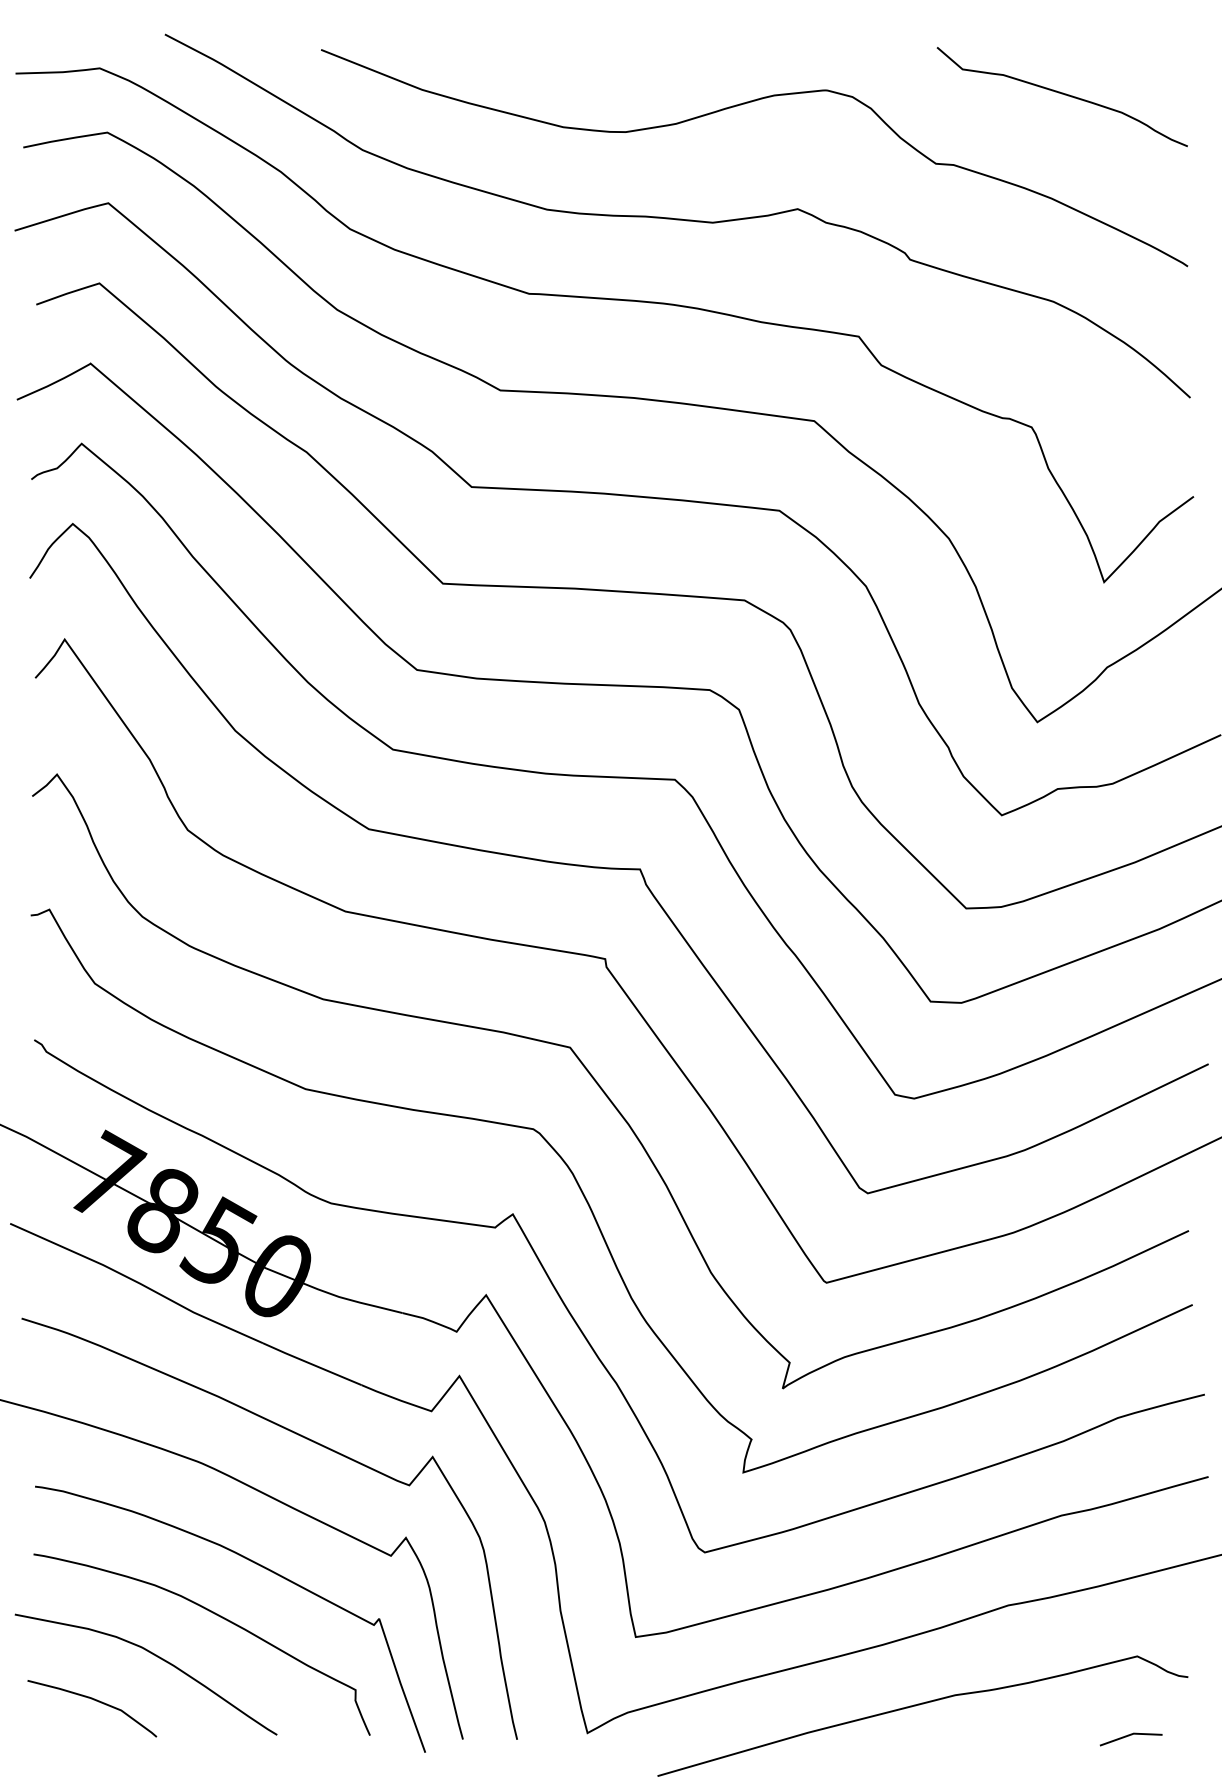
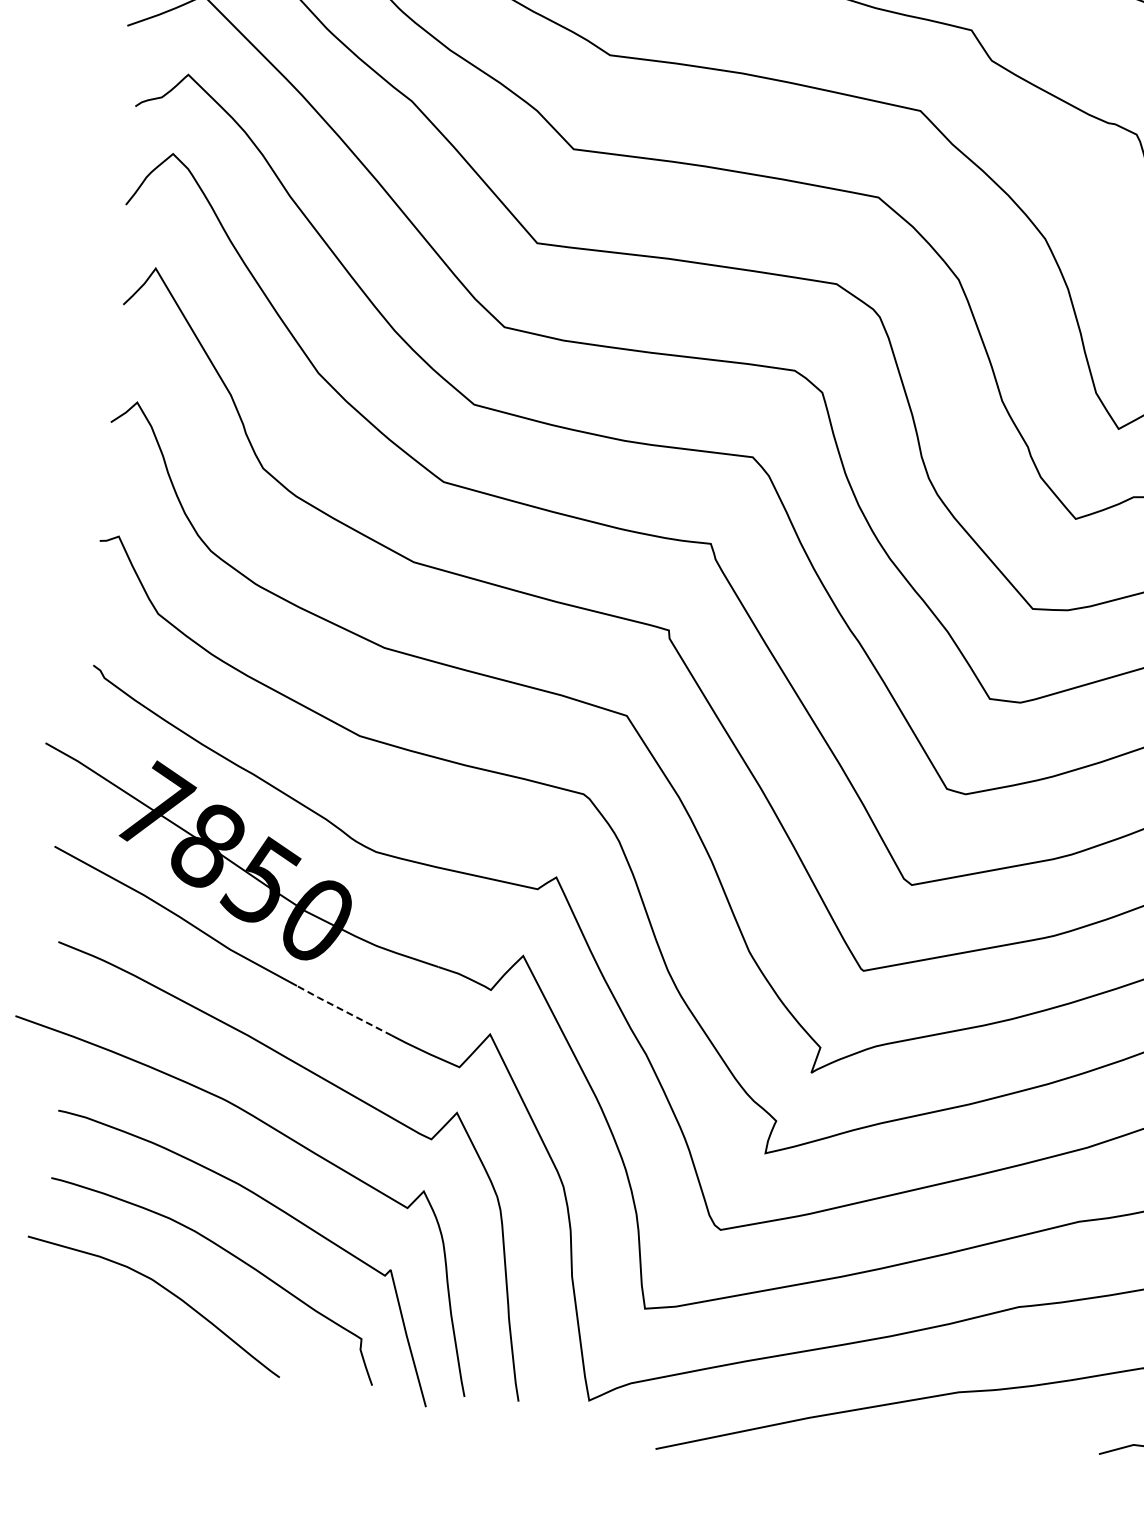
line: (310, 1363) -> (342, 1009), solid -> dashed
curve: (93, 1700) -> (99, 1328), removed

